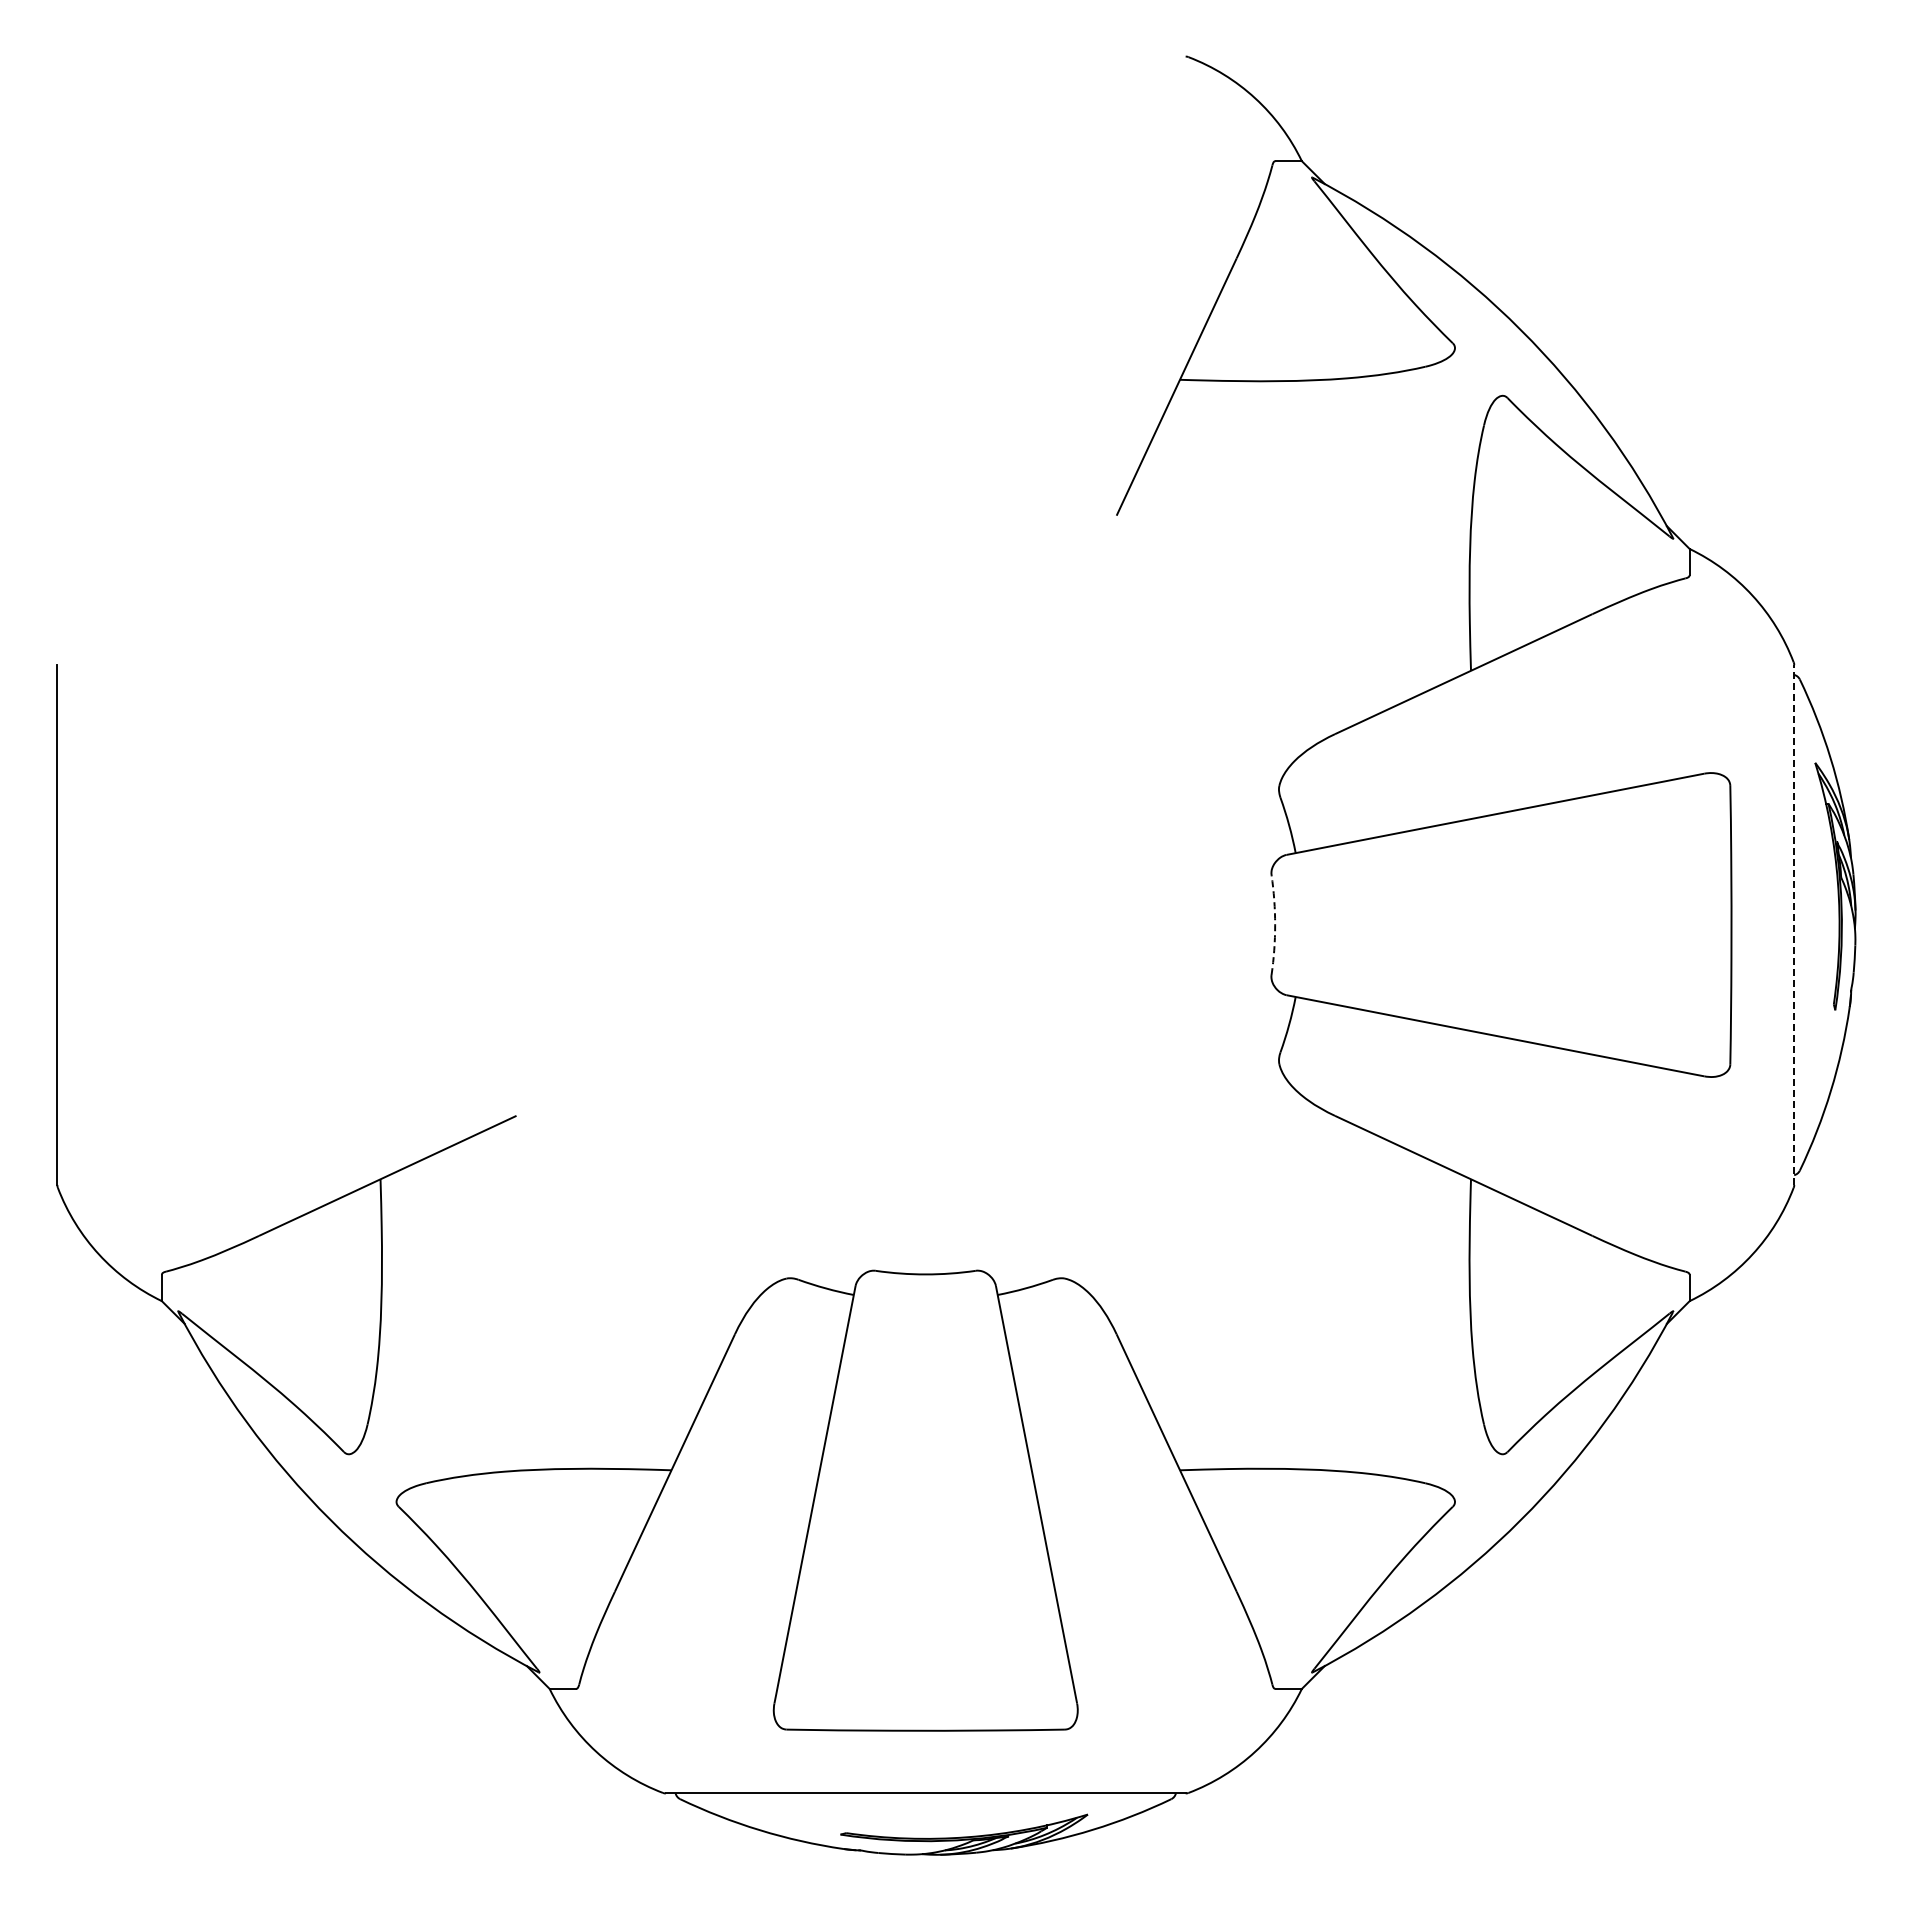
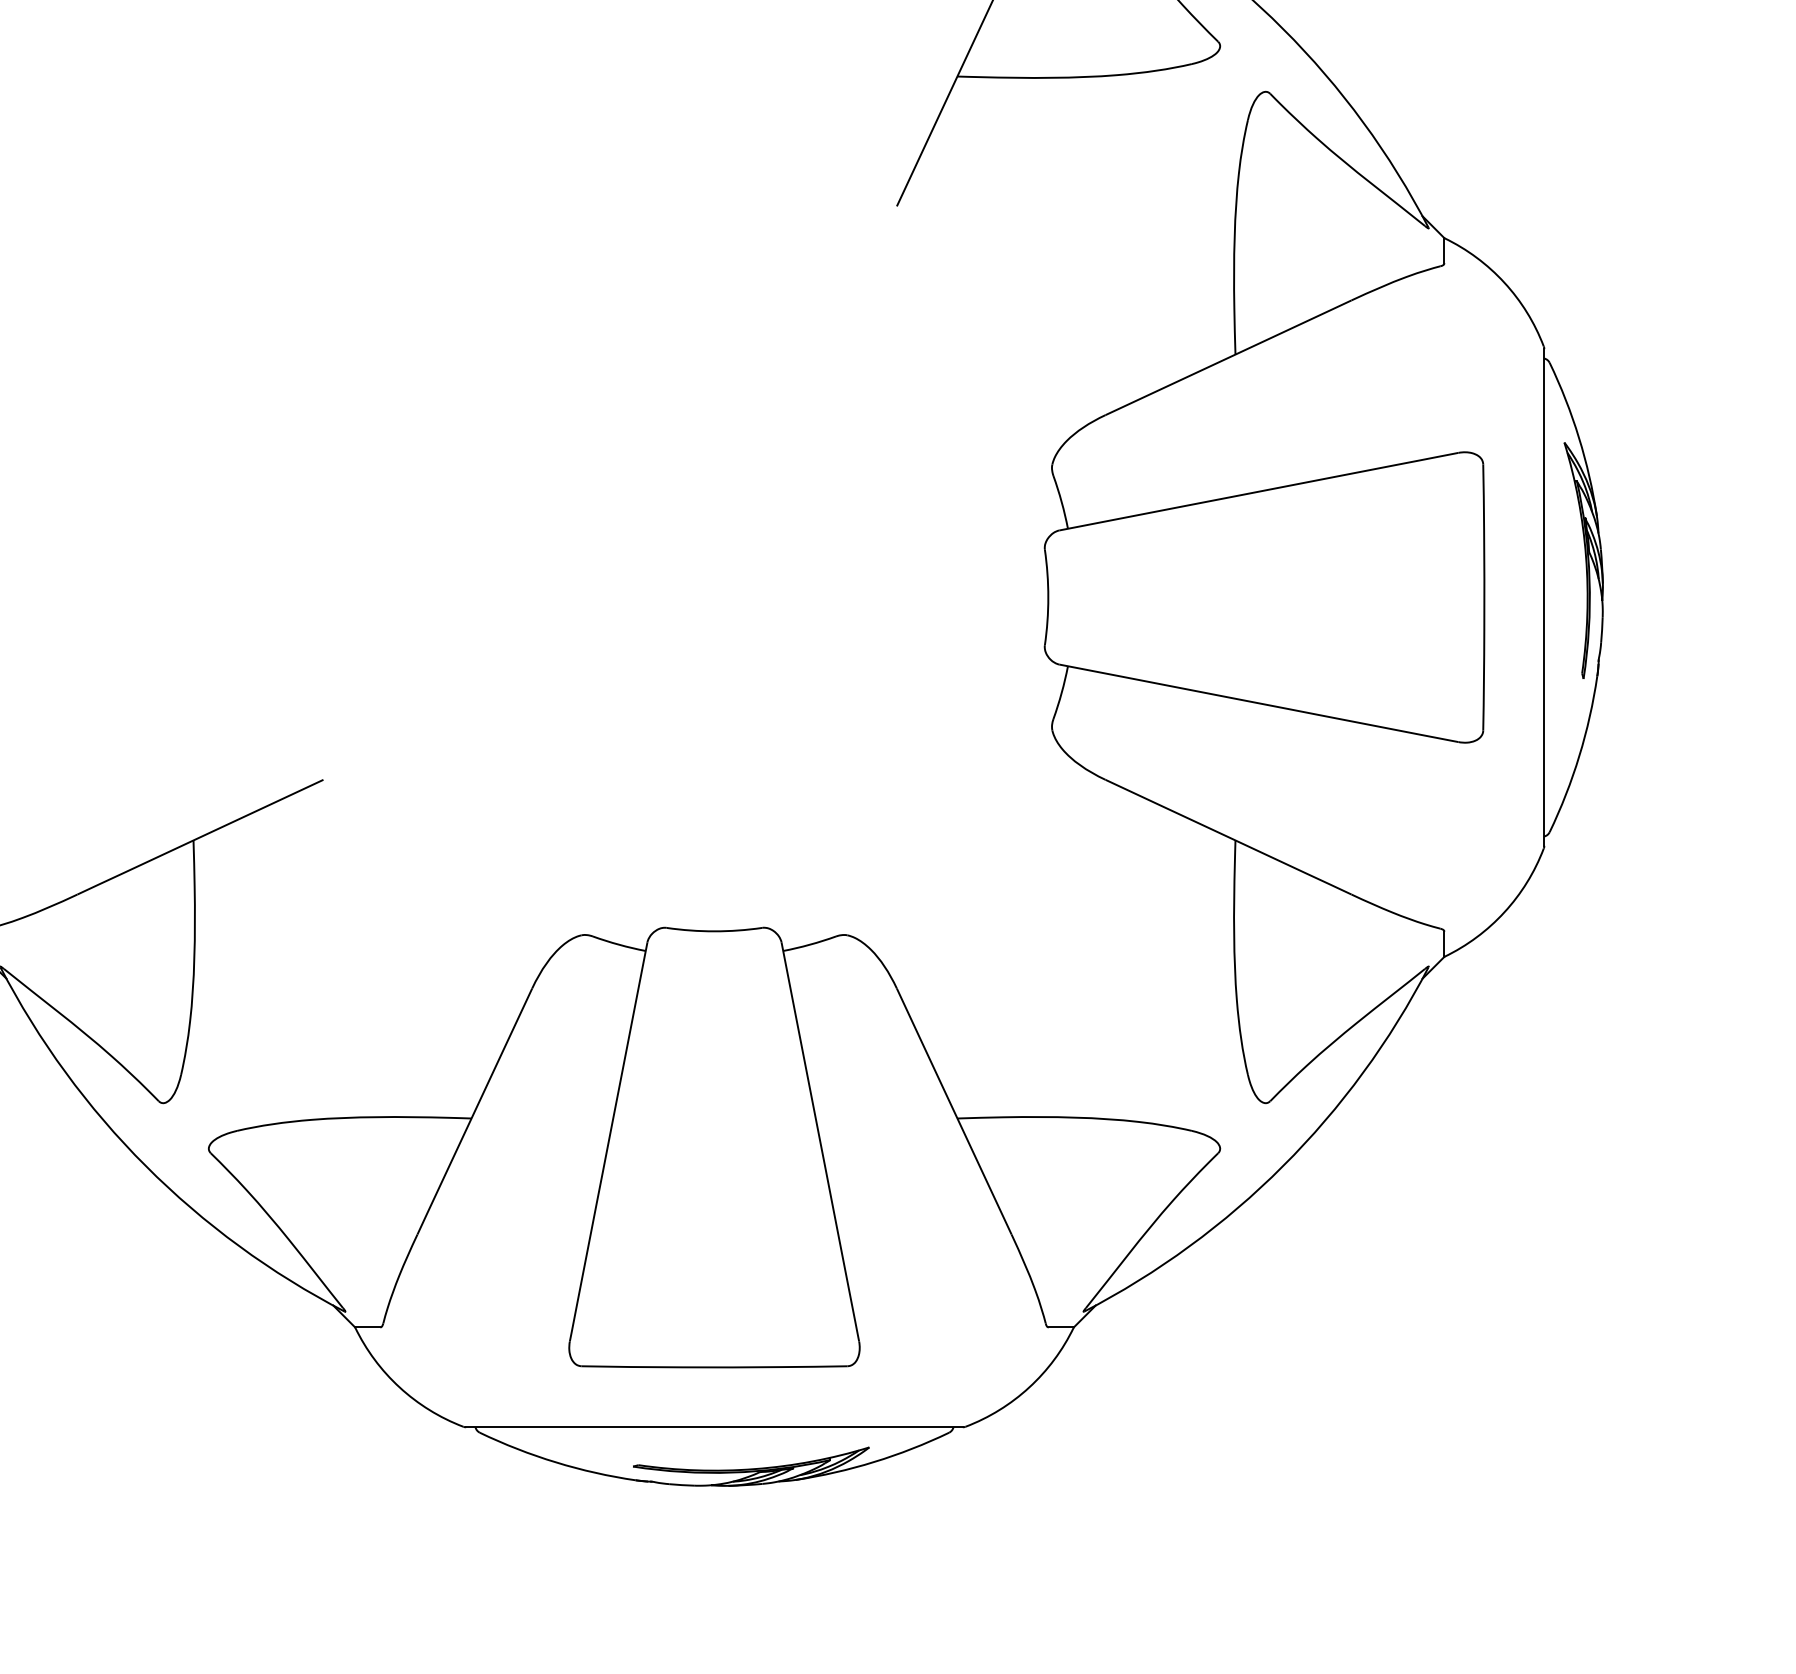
arc: (1275, 925) -> (1048, 597), dashed -> solid
line: (1794, 925) -> (1544, 597), dashed -> solid

